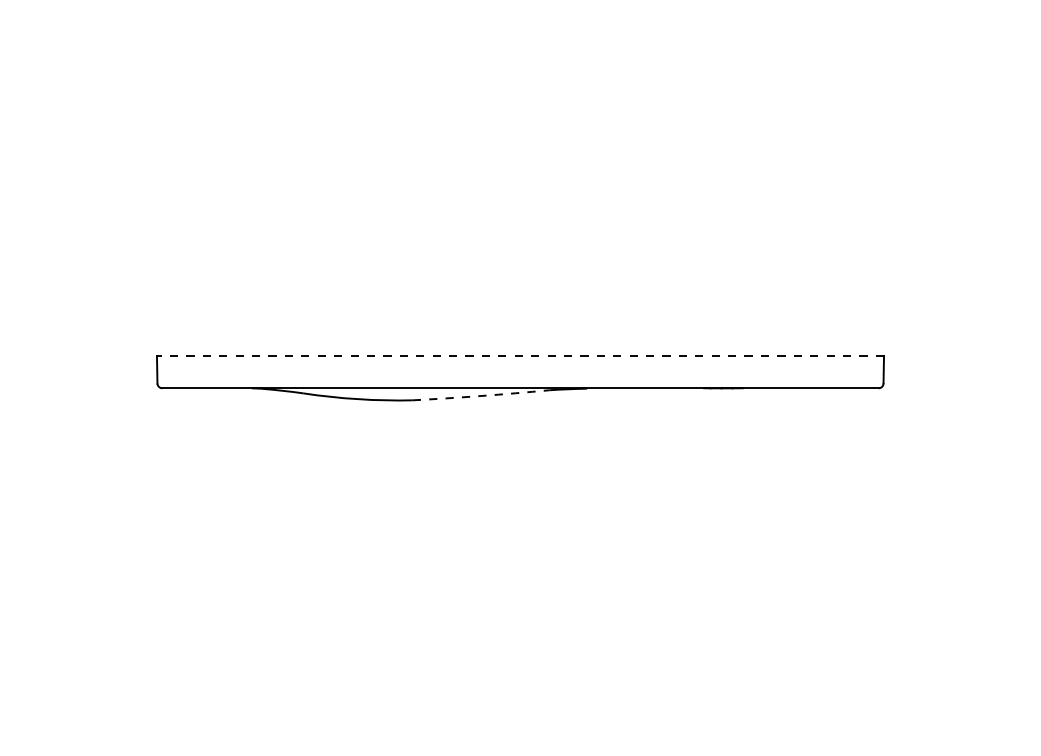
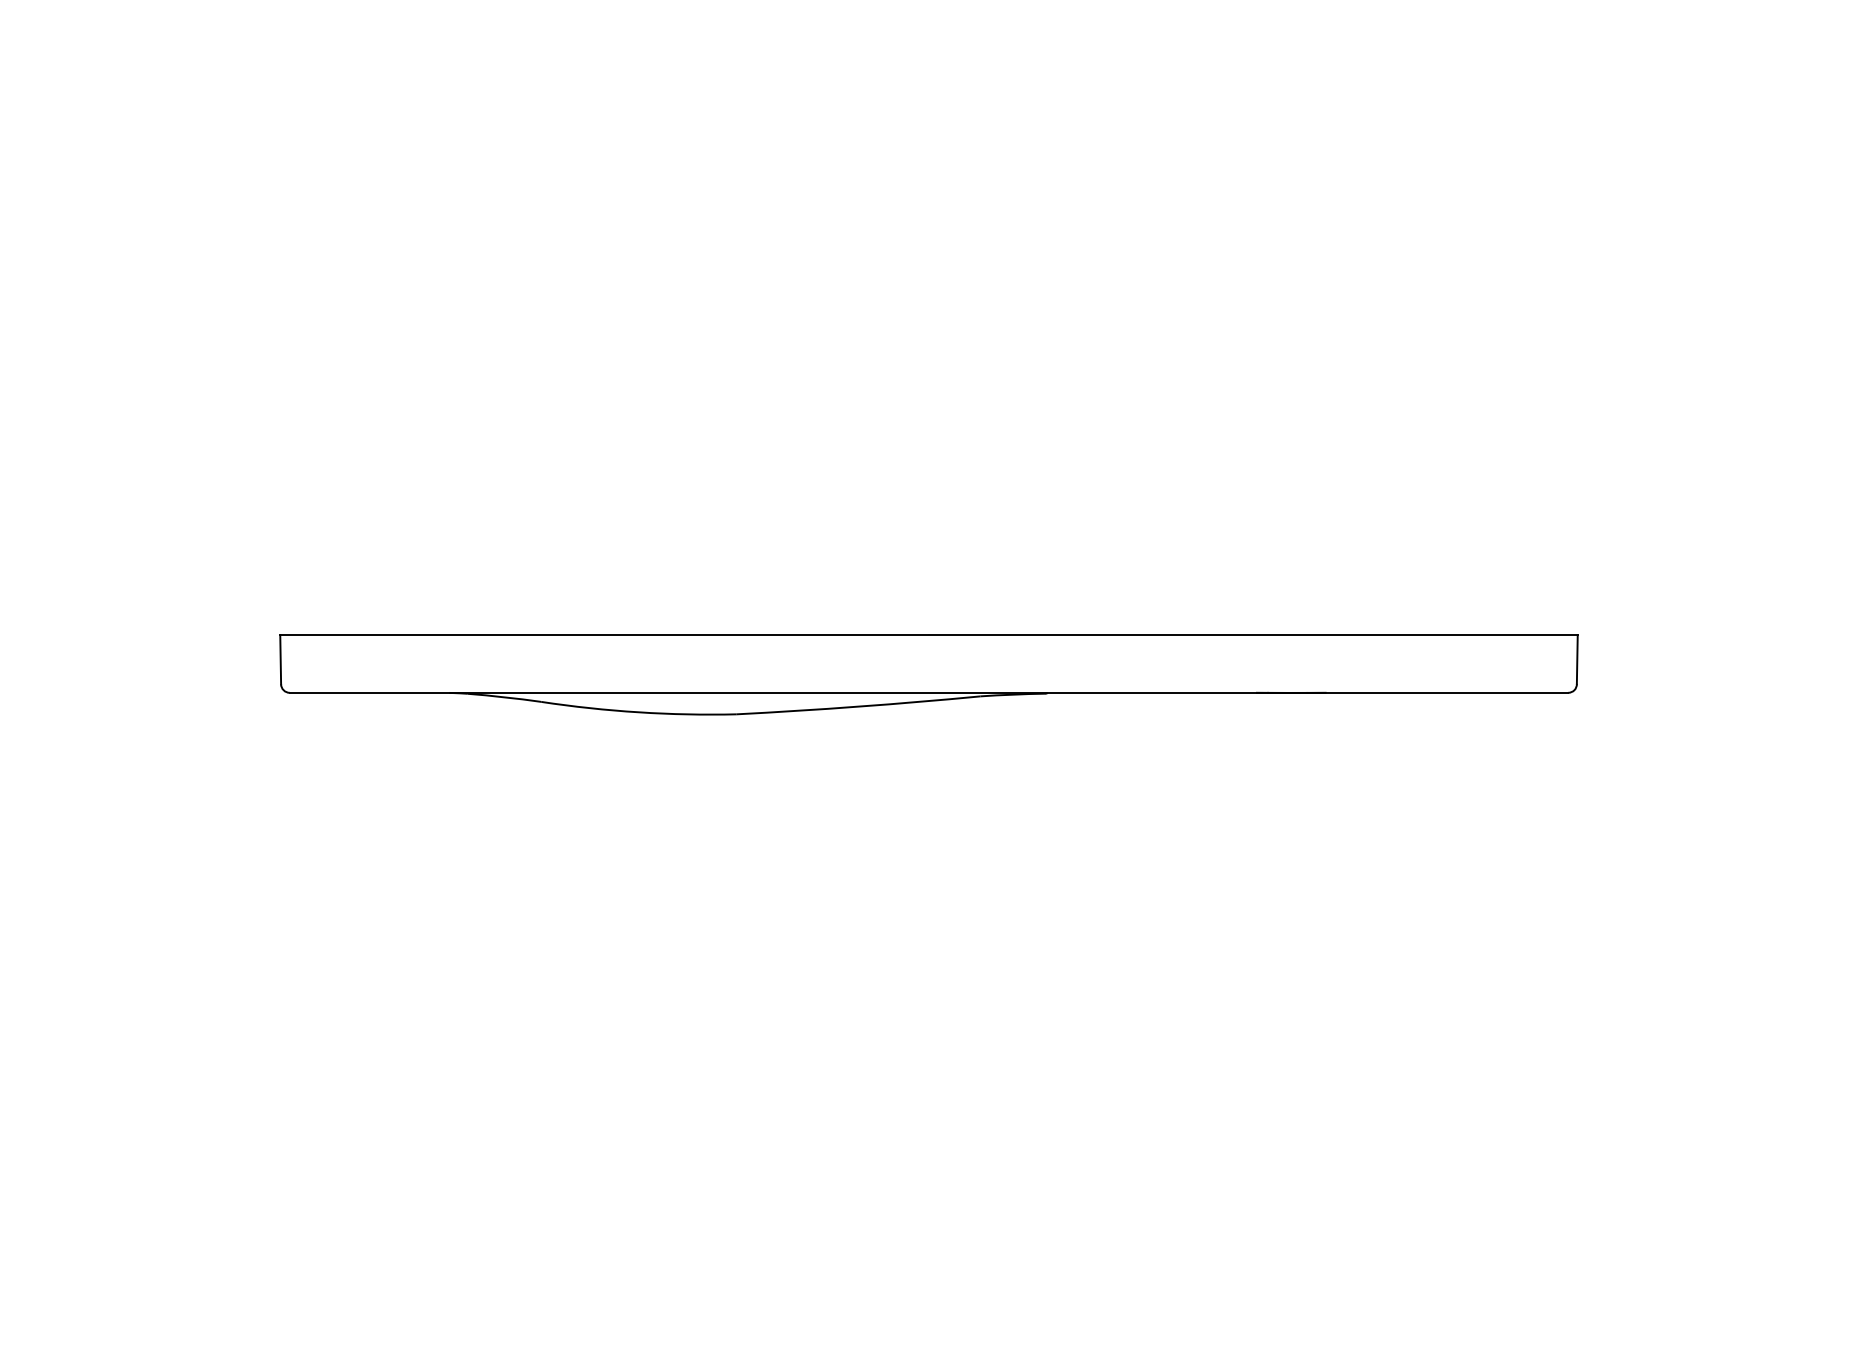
line: (520, 355) -> (929, 634), dashed -> solid
arc: (481, 396) -> (859, 707), dashed -> solid

